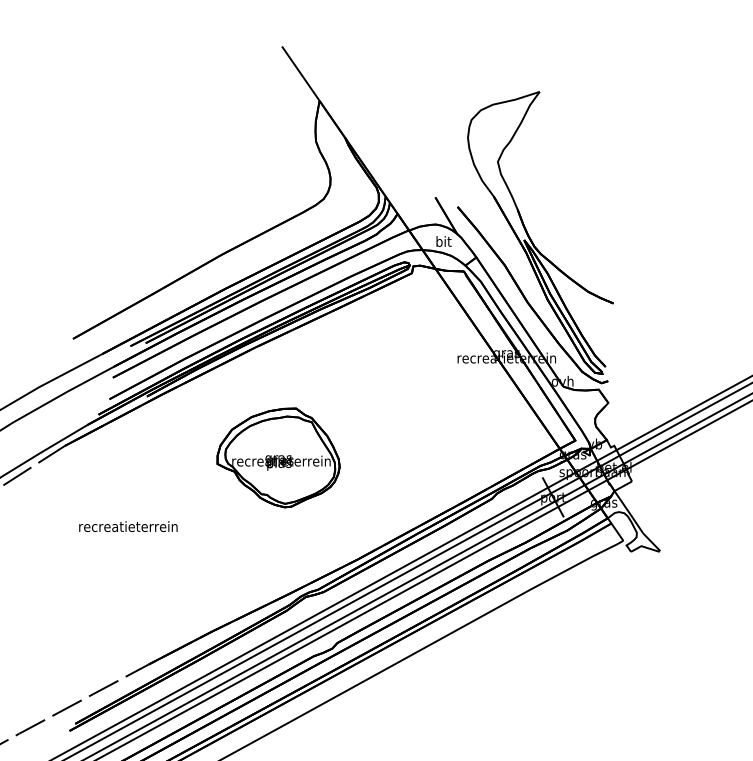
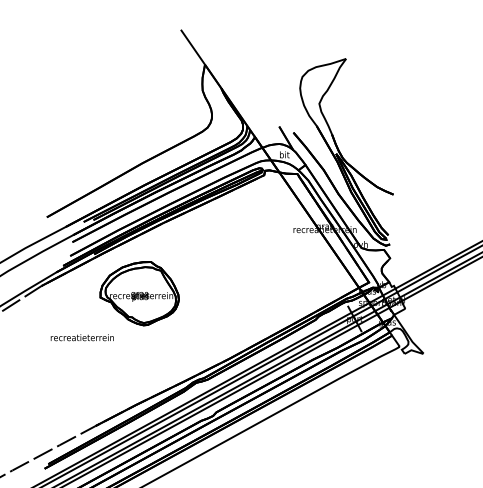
part: (278, 457) -> (139, 293), moved

